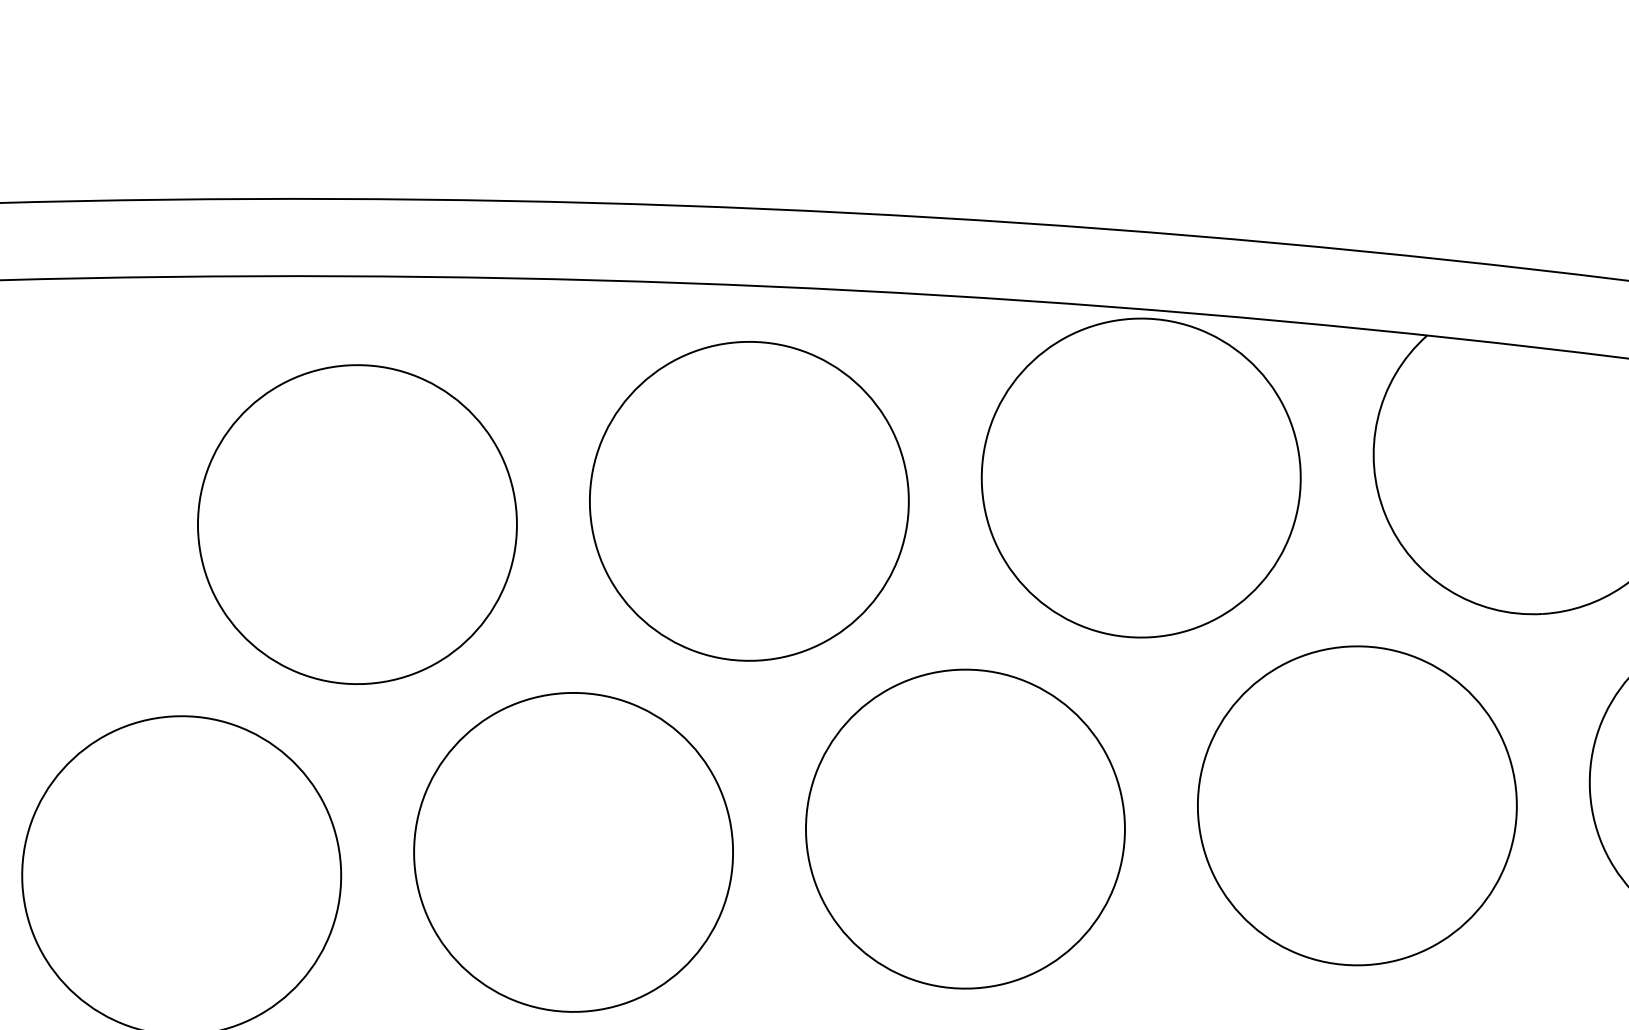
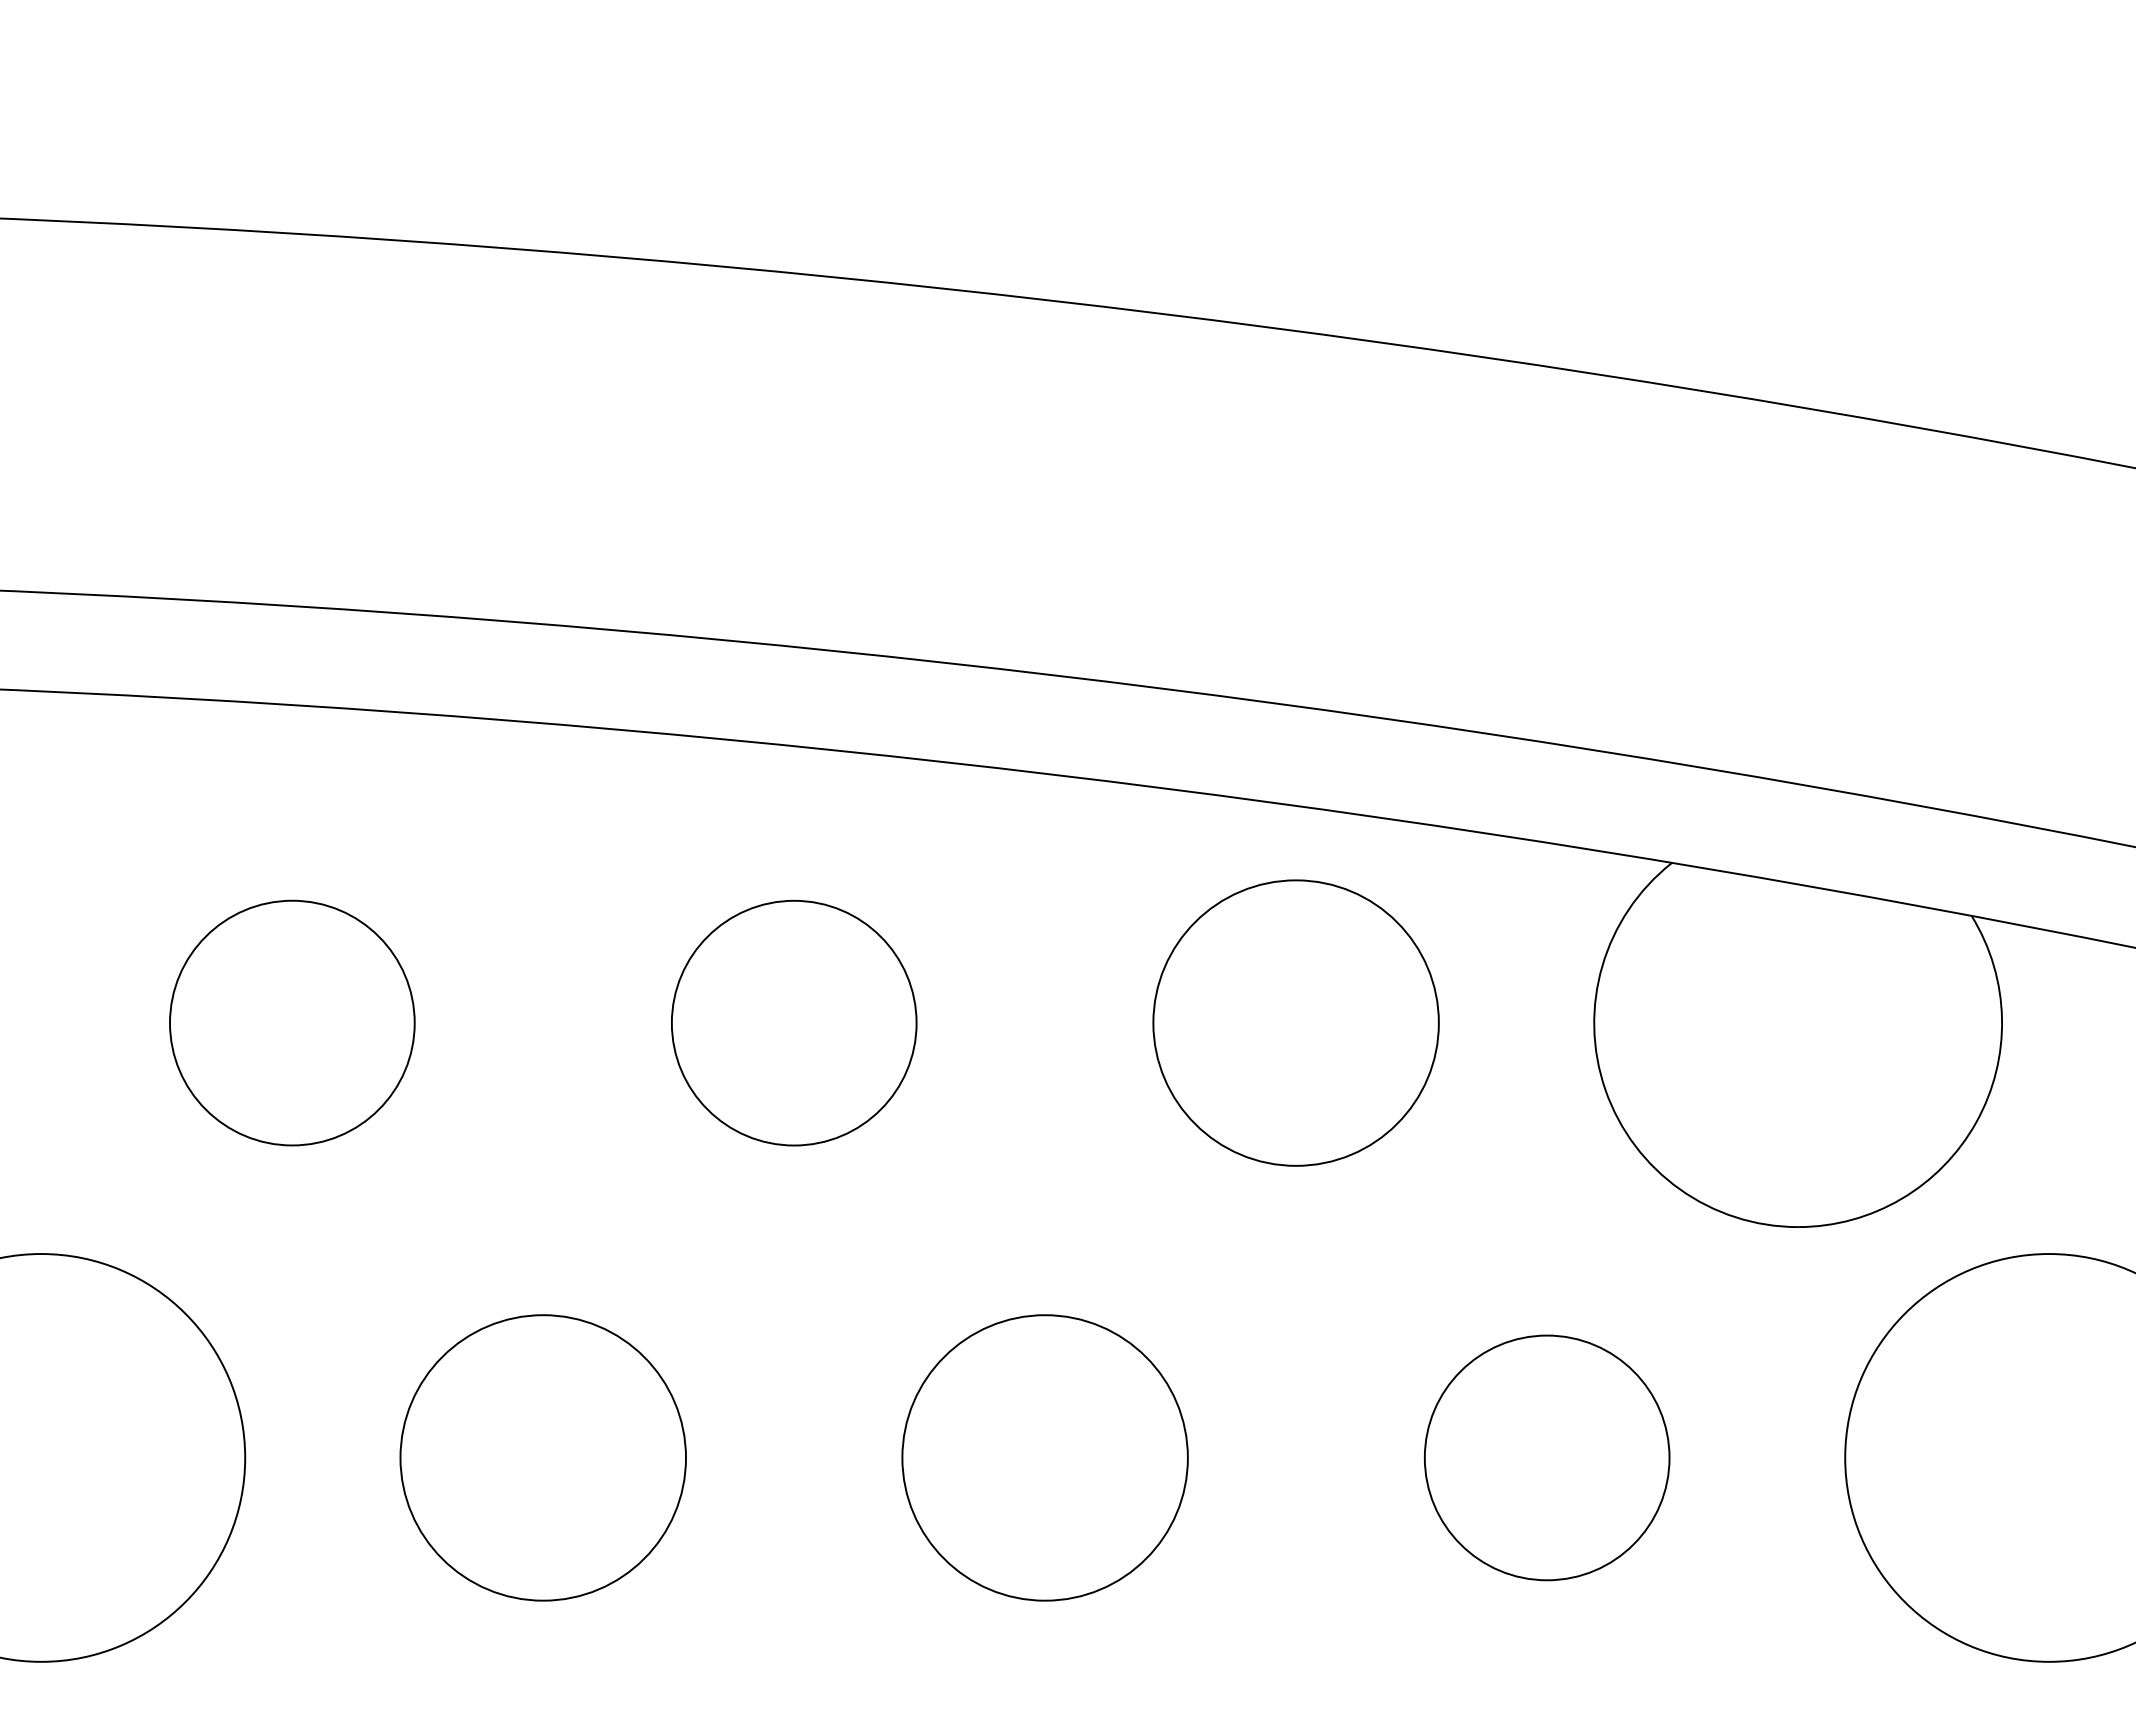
circle: (1140, 477) -> (1295, 1022), size x0.7
circle: (749, 501) -> (794, 1023), size x0.6
circle: (357, 524) -> (292, 1022), size x0.6
circle: (1357, 805) -> (1547, 1457), size x0.6
circle: (964, 828) -> (1044, 1457), size x0.7
circle: (573, 852) -> (543, 1457), size x0.7

